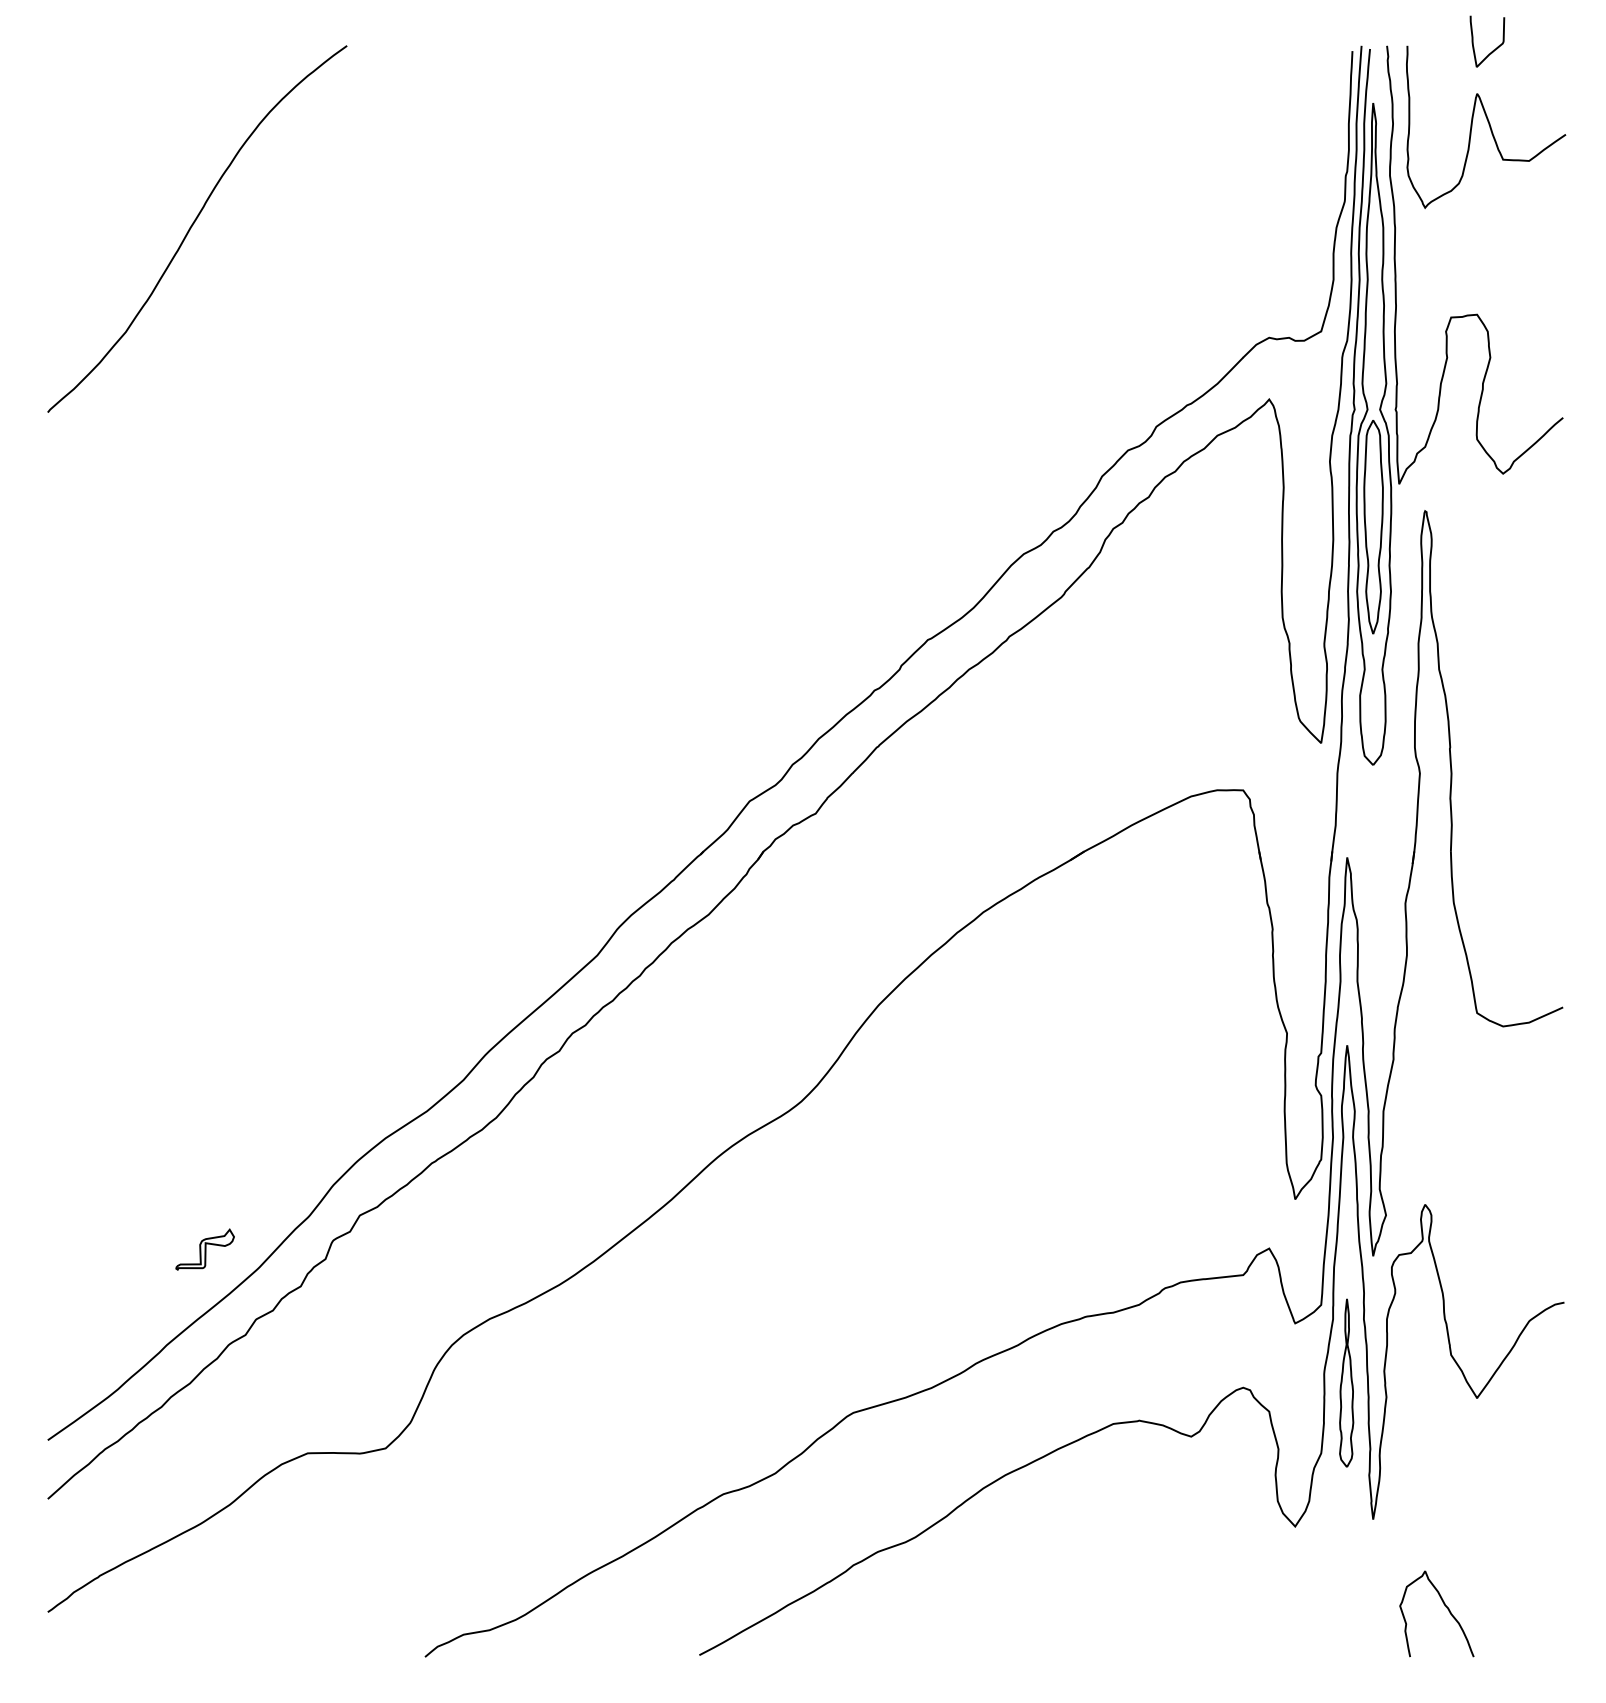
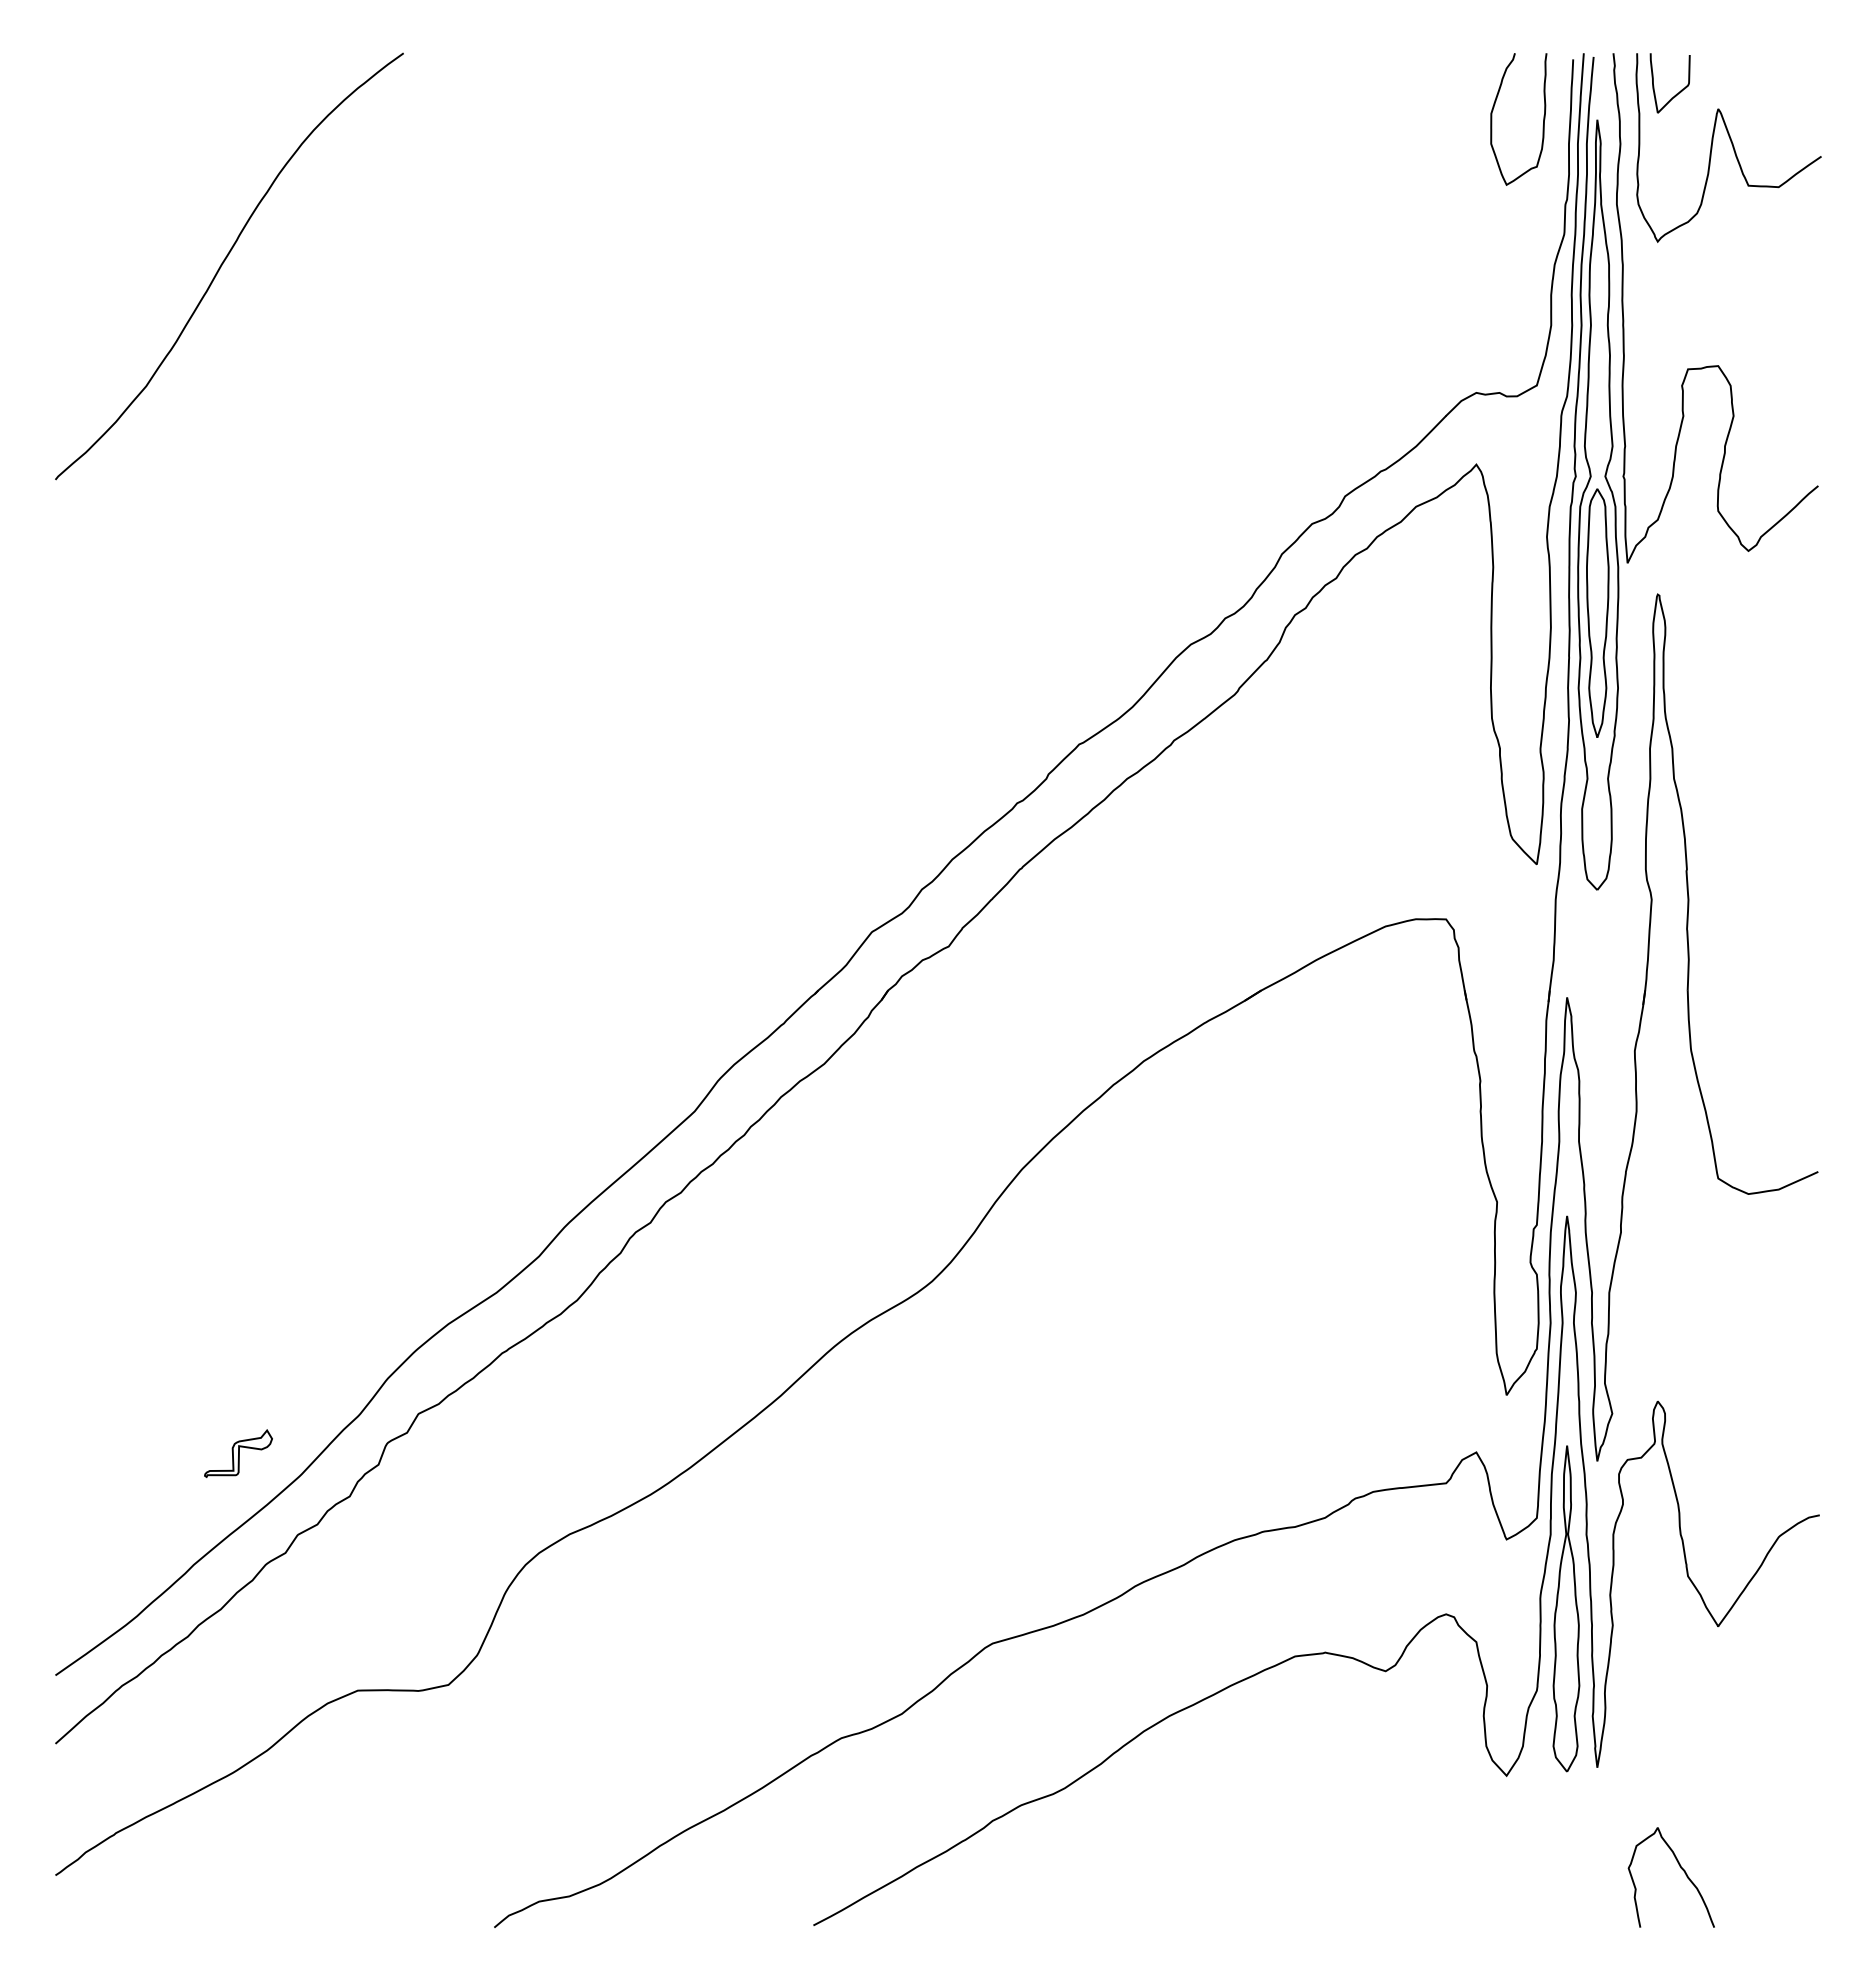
curve: (1492, 50) -> (1676, 93), moved
curve: (1326, 102) -> (1543, 119), added
part: (1346, 1382) -> (1566, 1608), size x1.67

